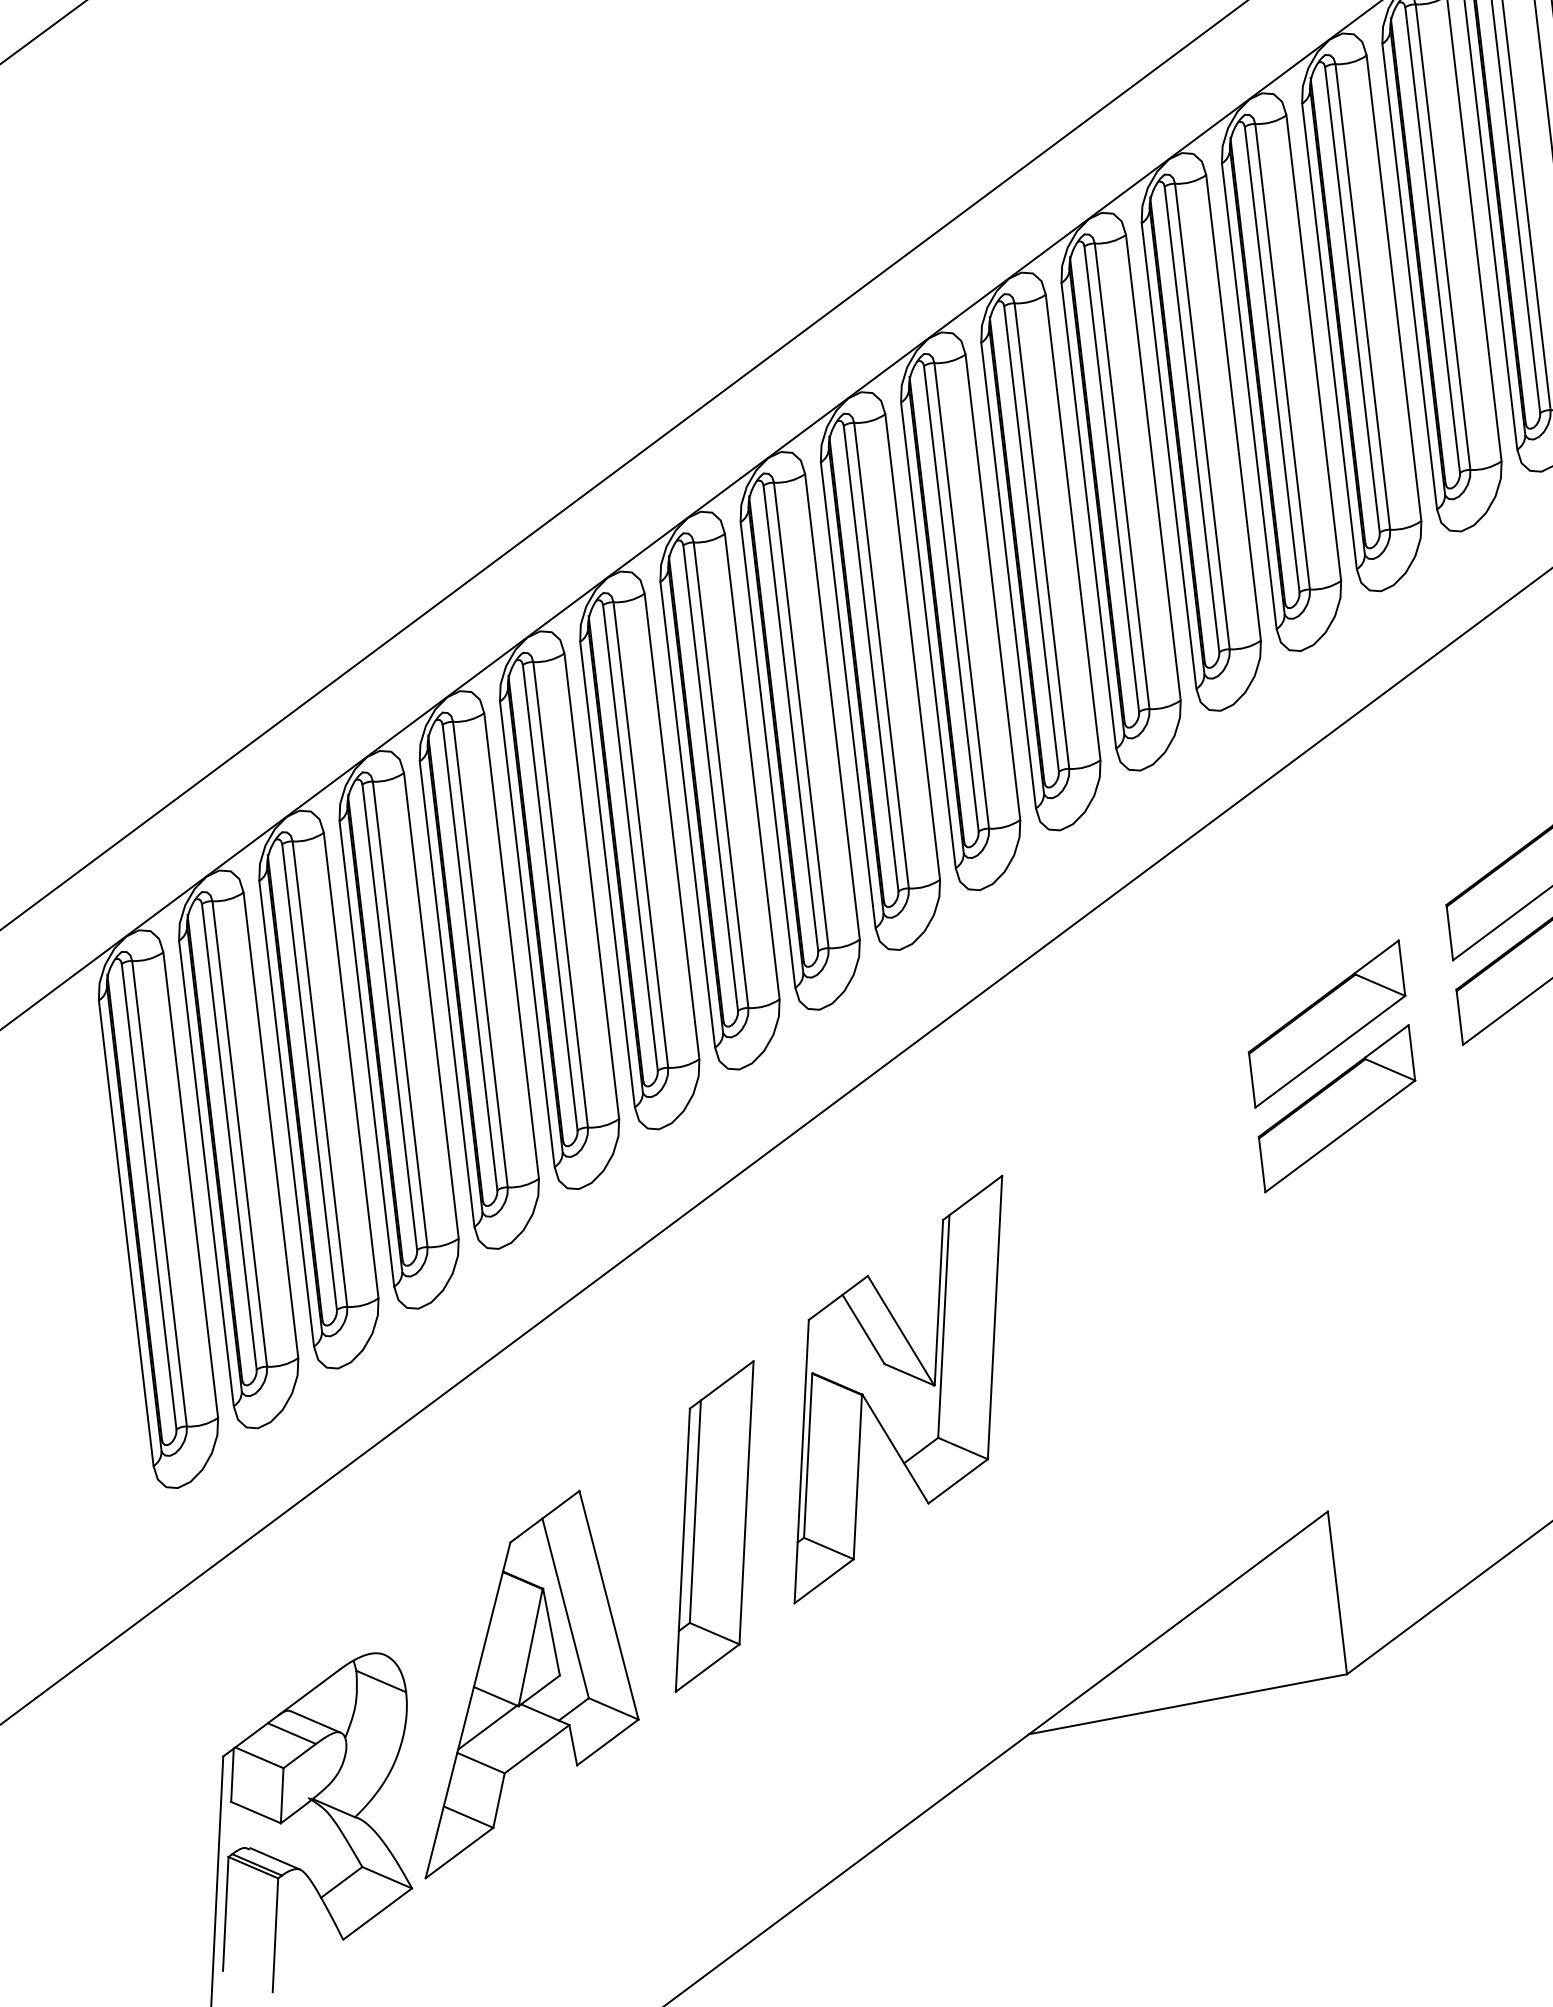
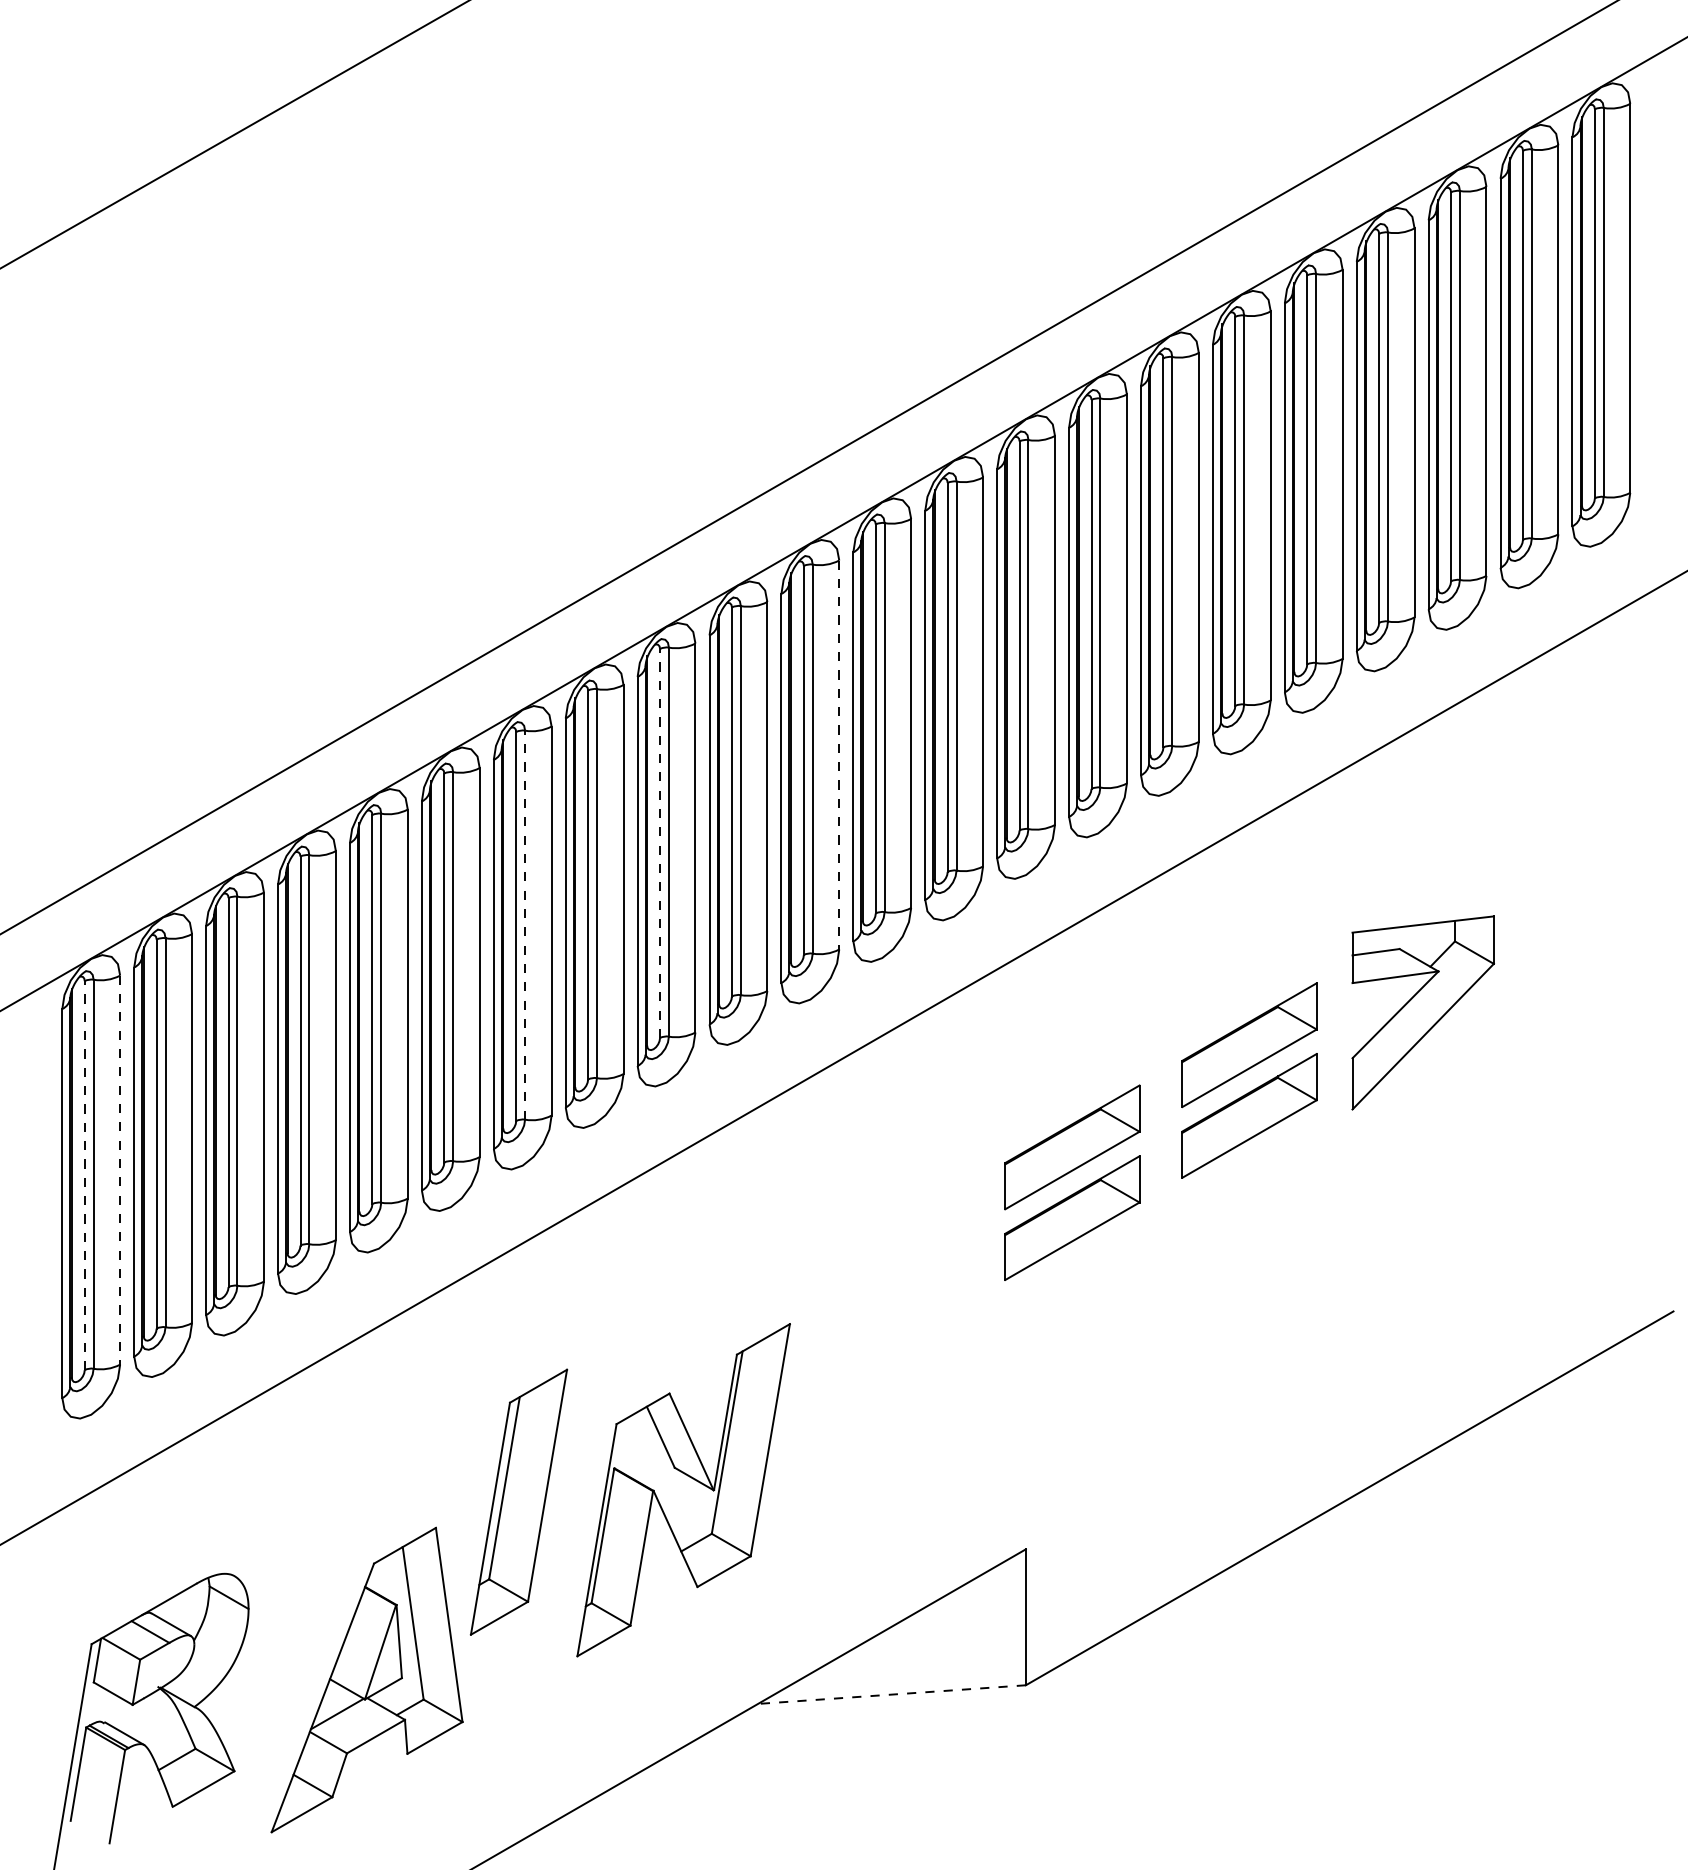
line: (993, 587) -> (839, 755), solid -> dashed
line: (791, 718) -> (660, 843), solid -> dashed
line: (641, 835) -> (525, 925), solid -> dashed
line: (191, 1185) -> (120, 1170), solid -> dashed
line: (148, 1196) -> (84, 1175), solid -> dashed
part: (898, 1389) -> (683, 1490), moved
part: (517, 1682) -> (366, 1679), moved
line: (1187, 1704) -> (891, 1694), solid -> dashed

